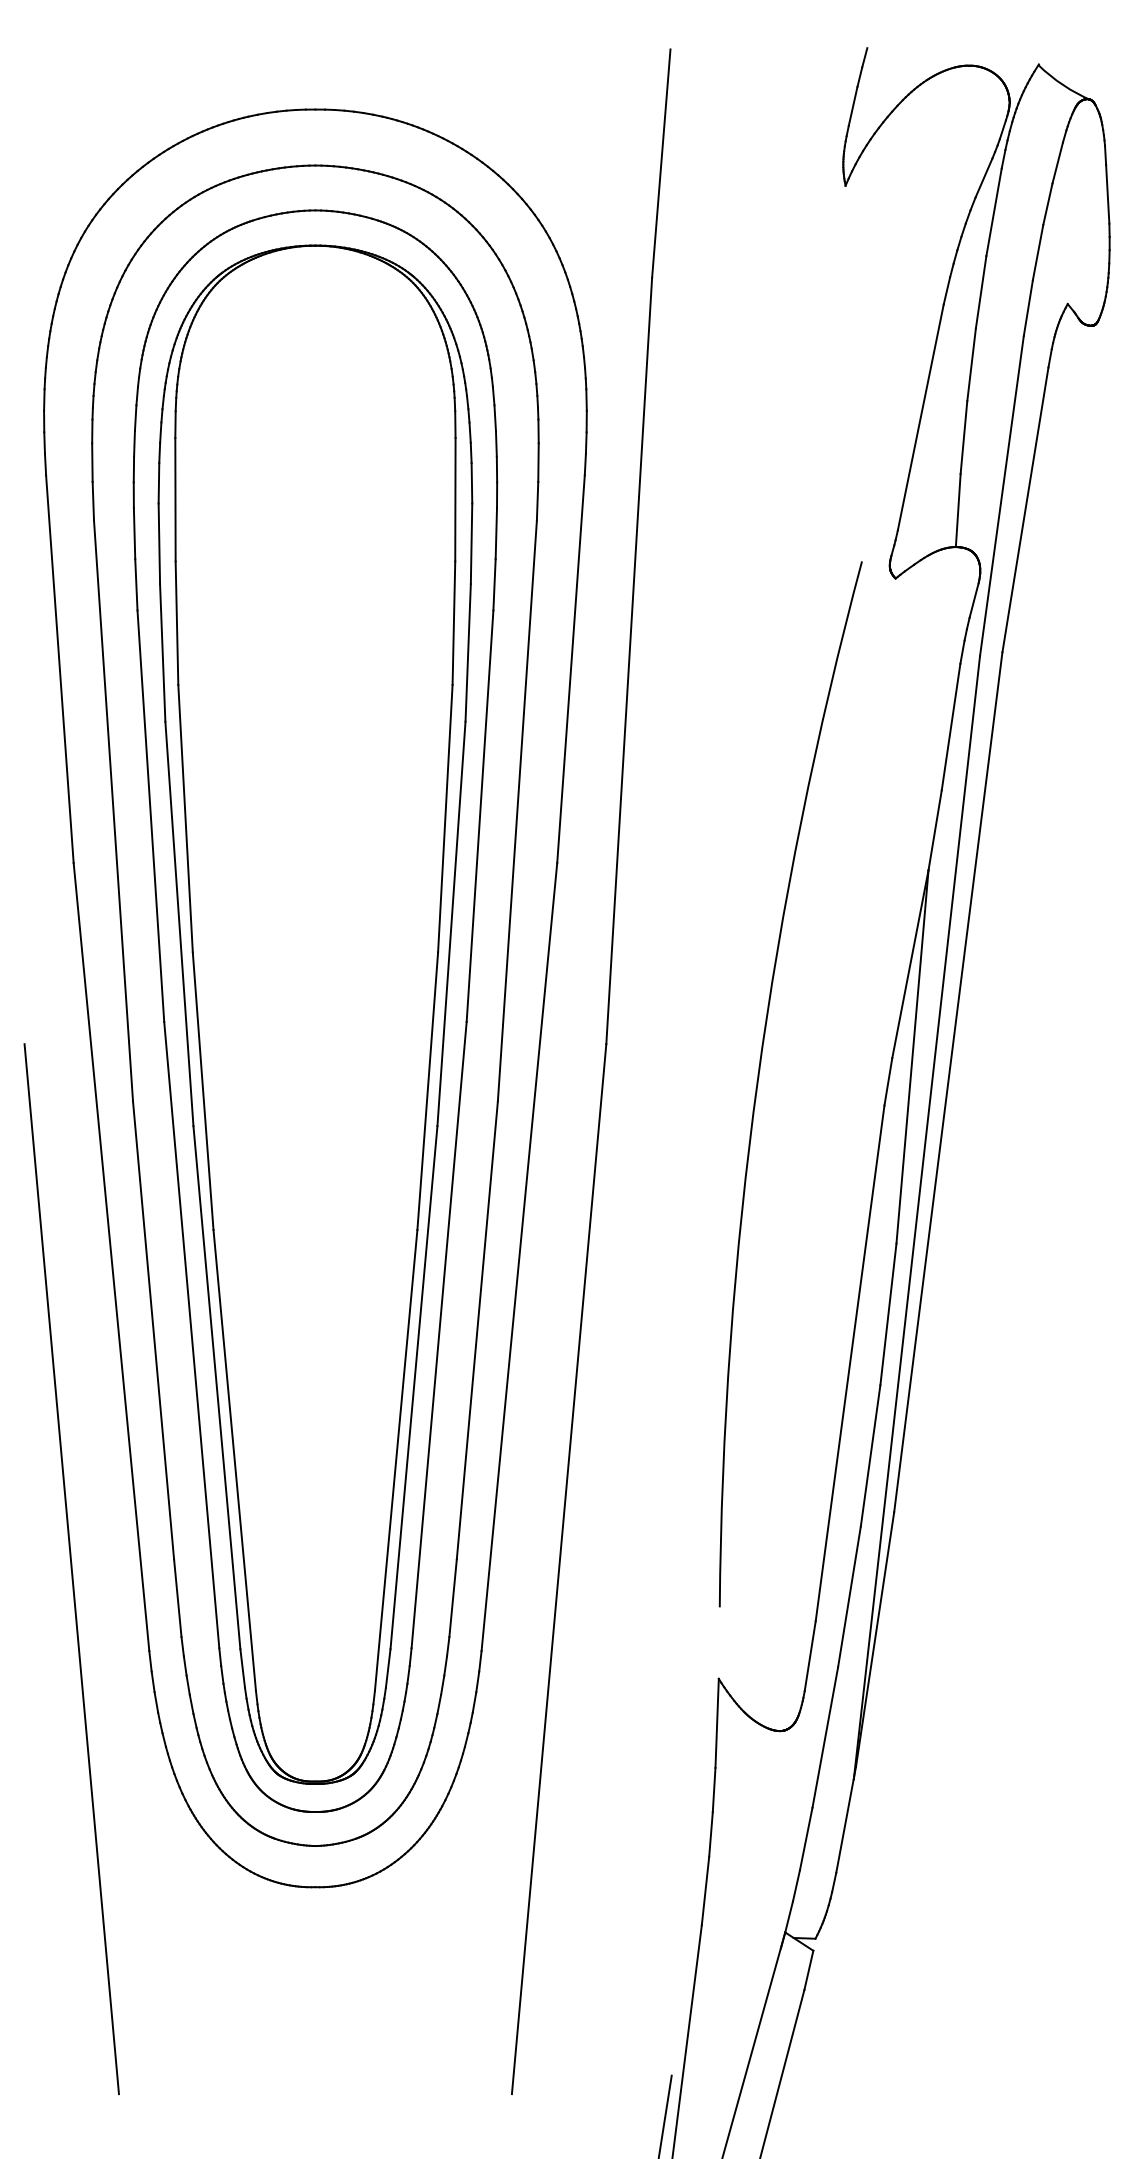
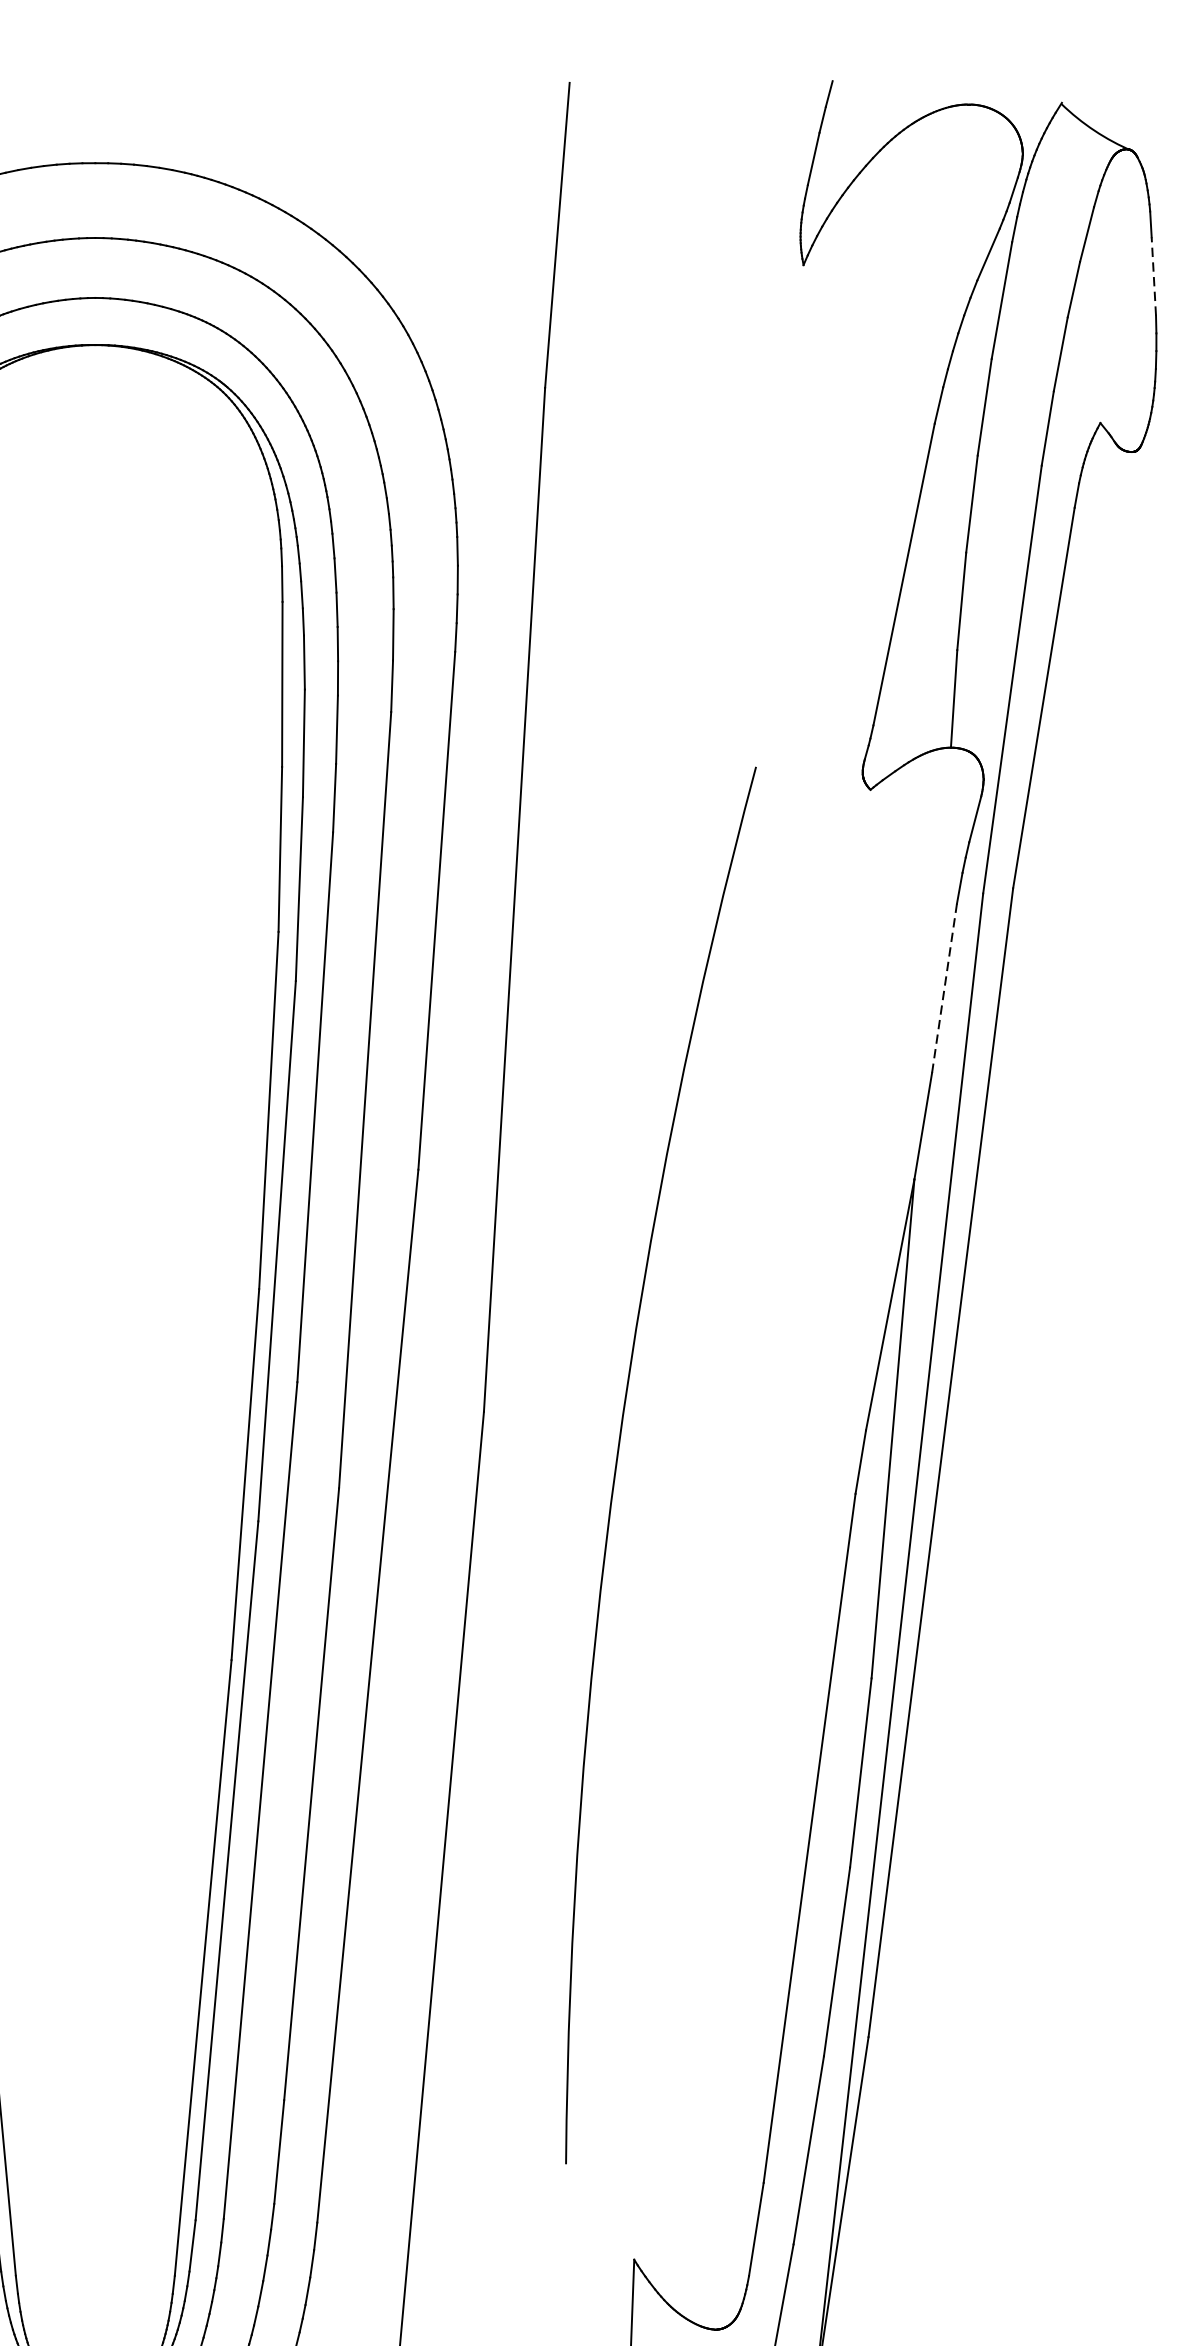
line: (1107, 193) -> (1153, 275), solid -> dashed
line: (951, 727) -> (945, 988), solid -> dashed
arc: (759, 1077) -> (619, 1456), moved

